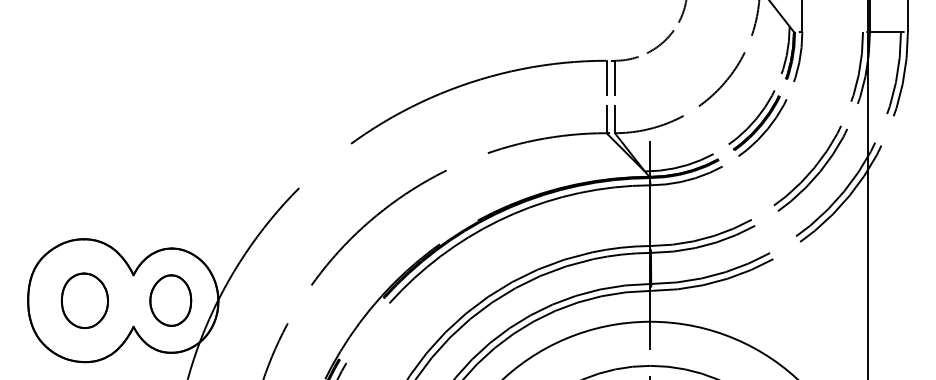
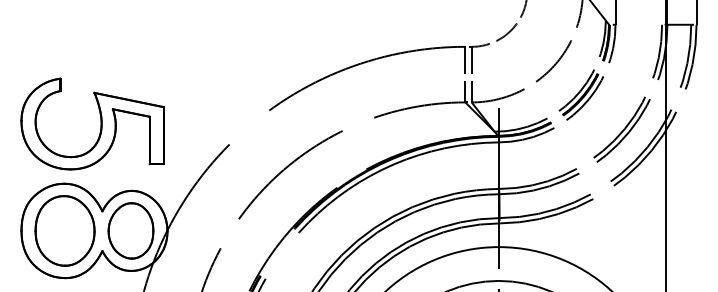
part: (131, 161) -> (100, 124), added
part: (84, 300) -> (64, 230), size x1.67
part: (170, 300) -> (130, 230), size x1.43

